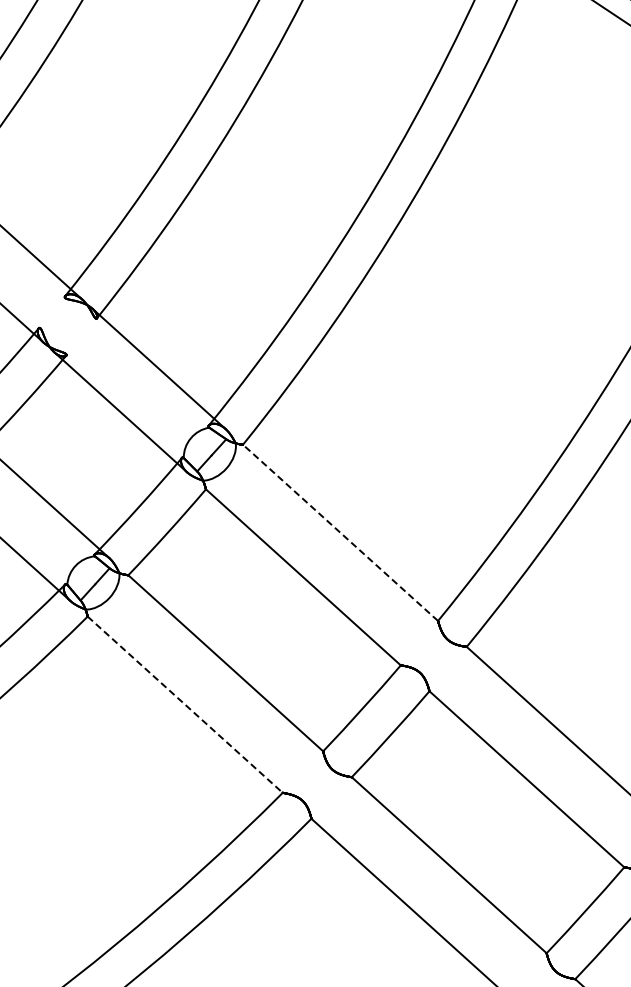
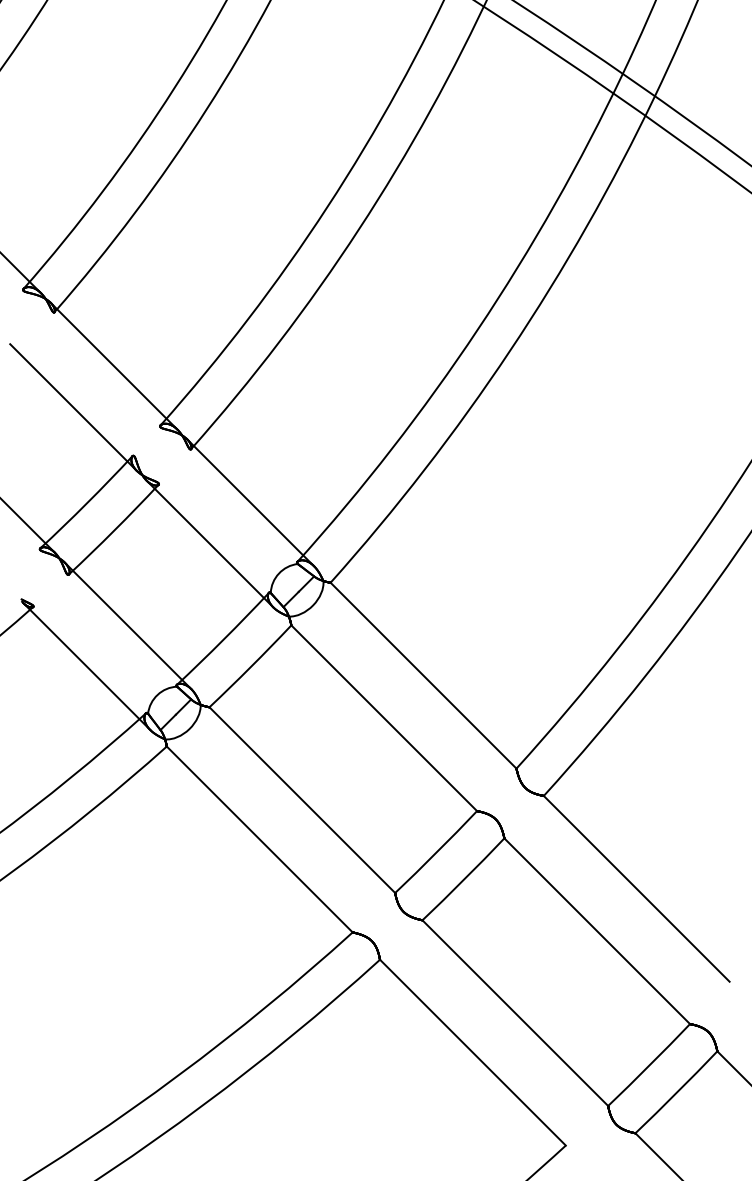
line: (340, 532) -> (423, 675), dashed -> solid
line: (185, 704) -> (260, 839), dashed -> solid

